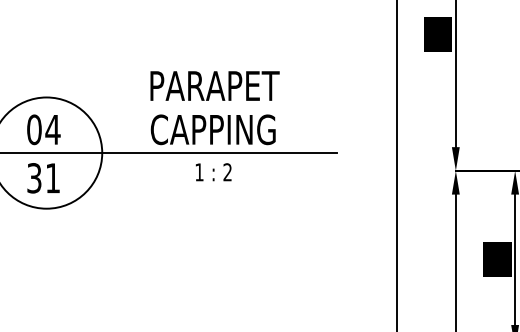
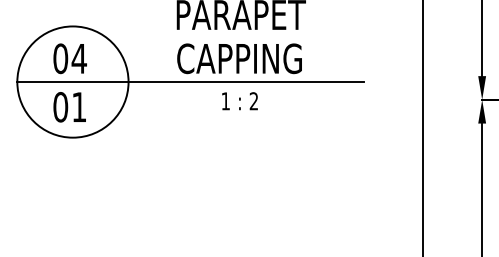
text: (34, 178) -> (60, 107), 31 -> 01

